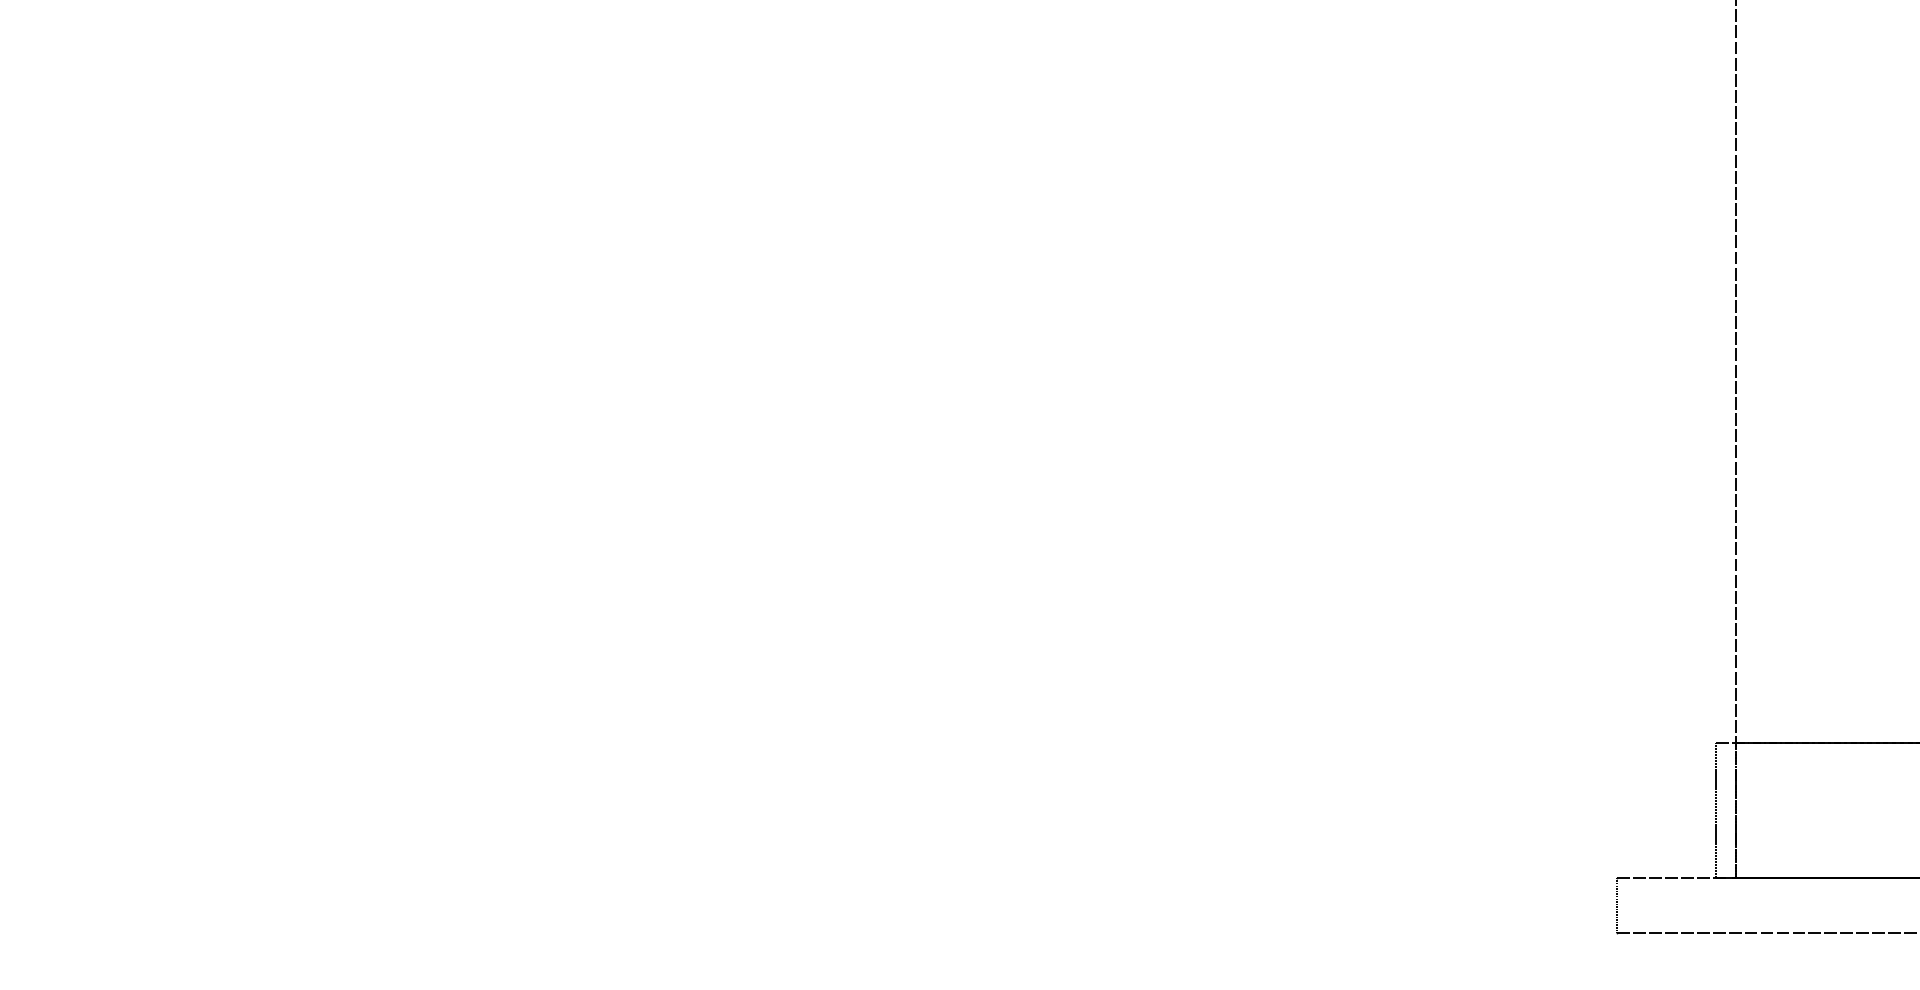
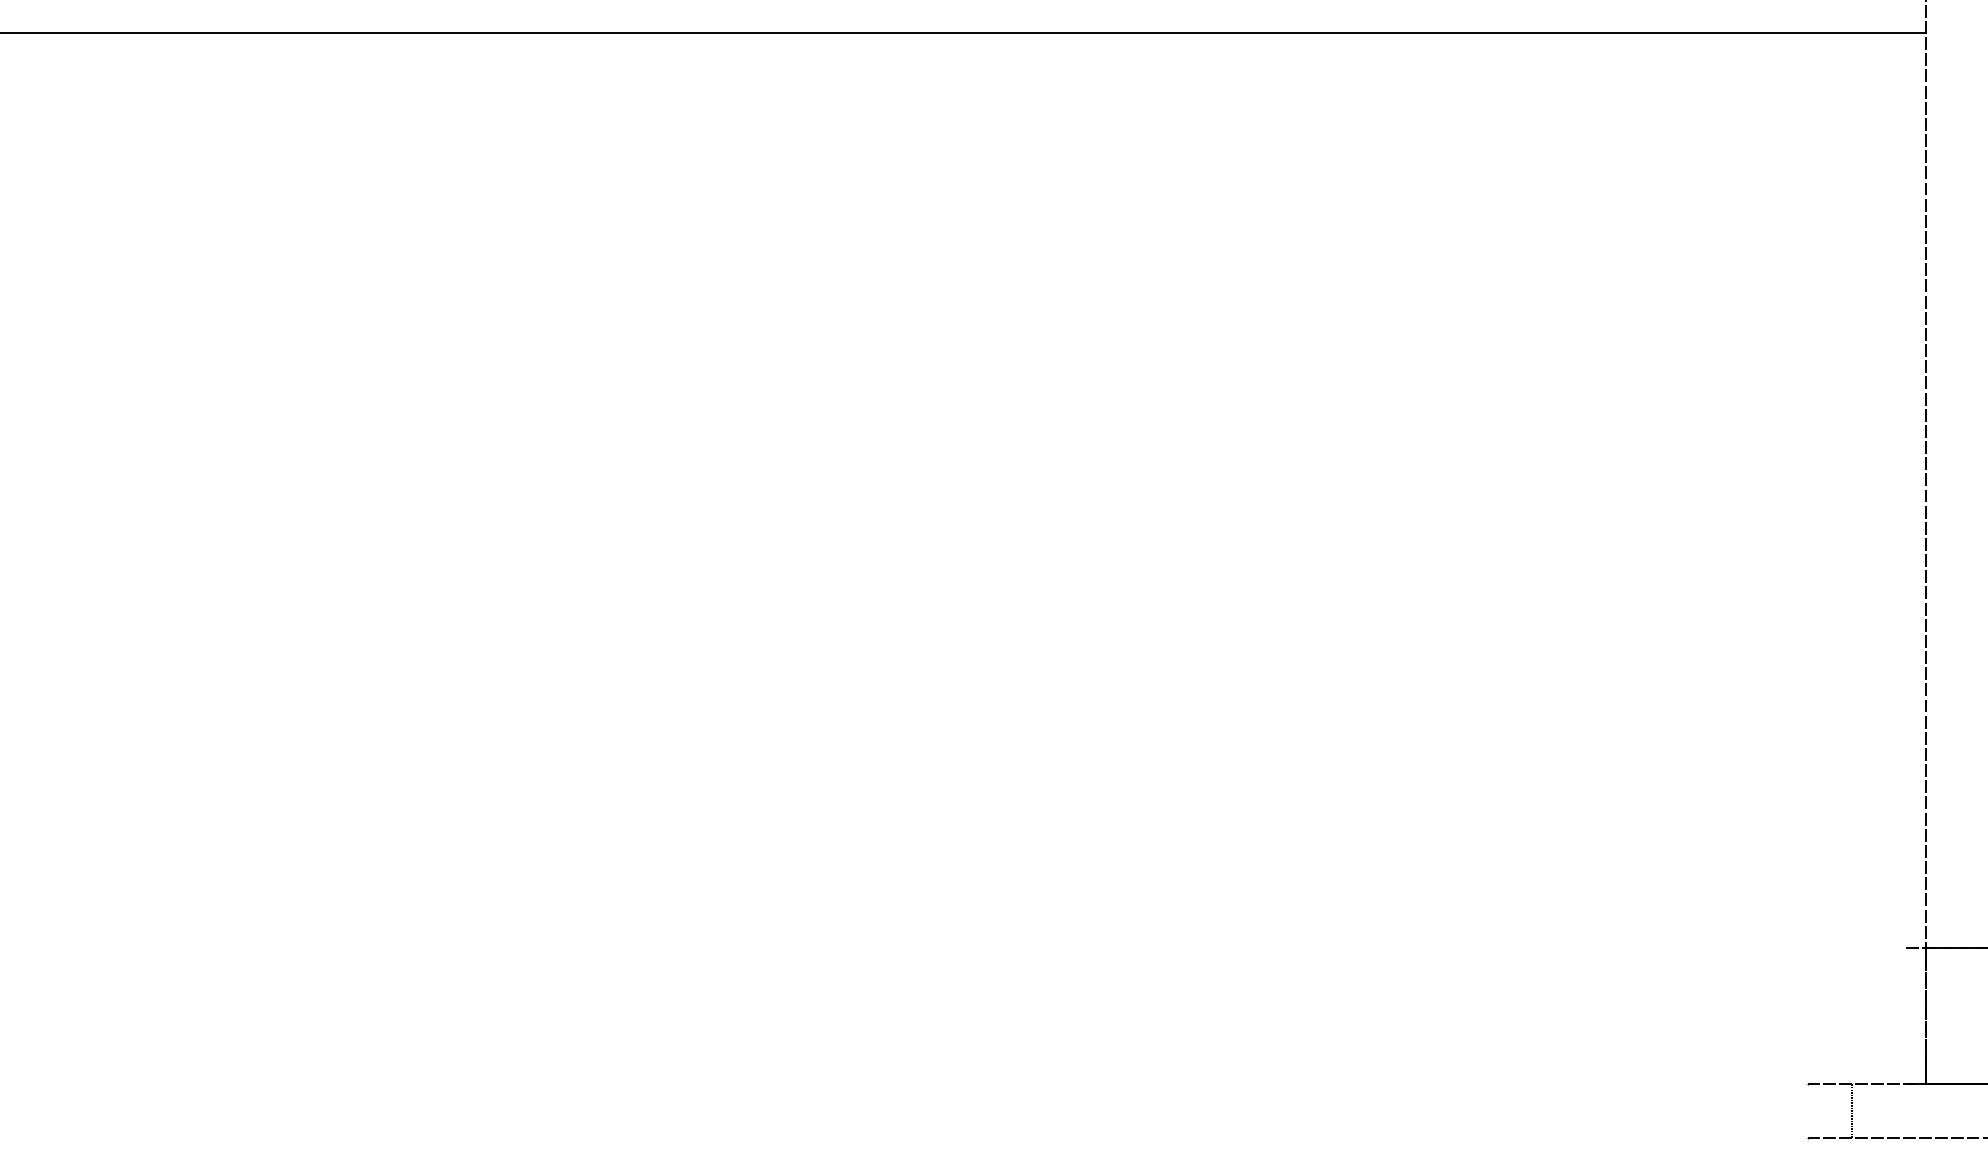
line: (1715, 810) -> (1905, 1016), removed
line: (1617, 905) -> (1851, 1111), moved

